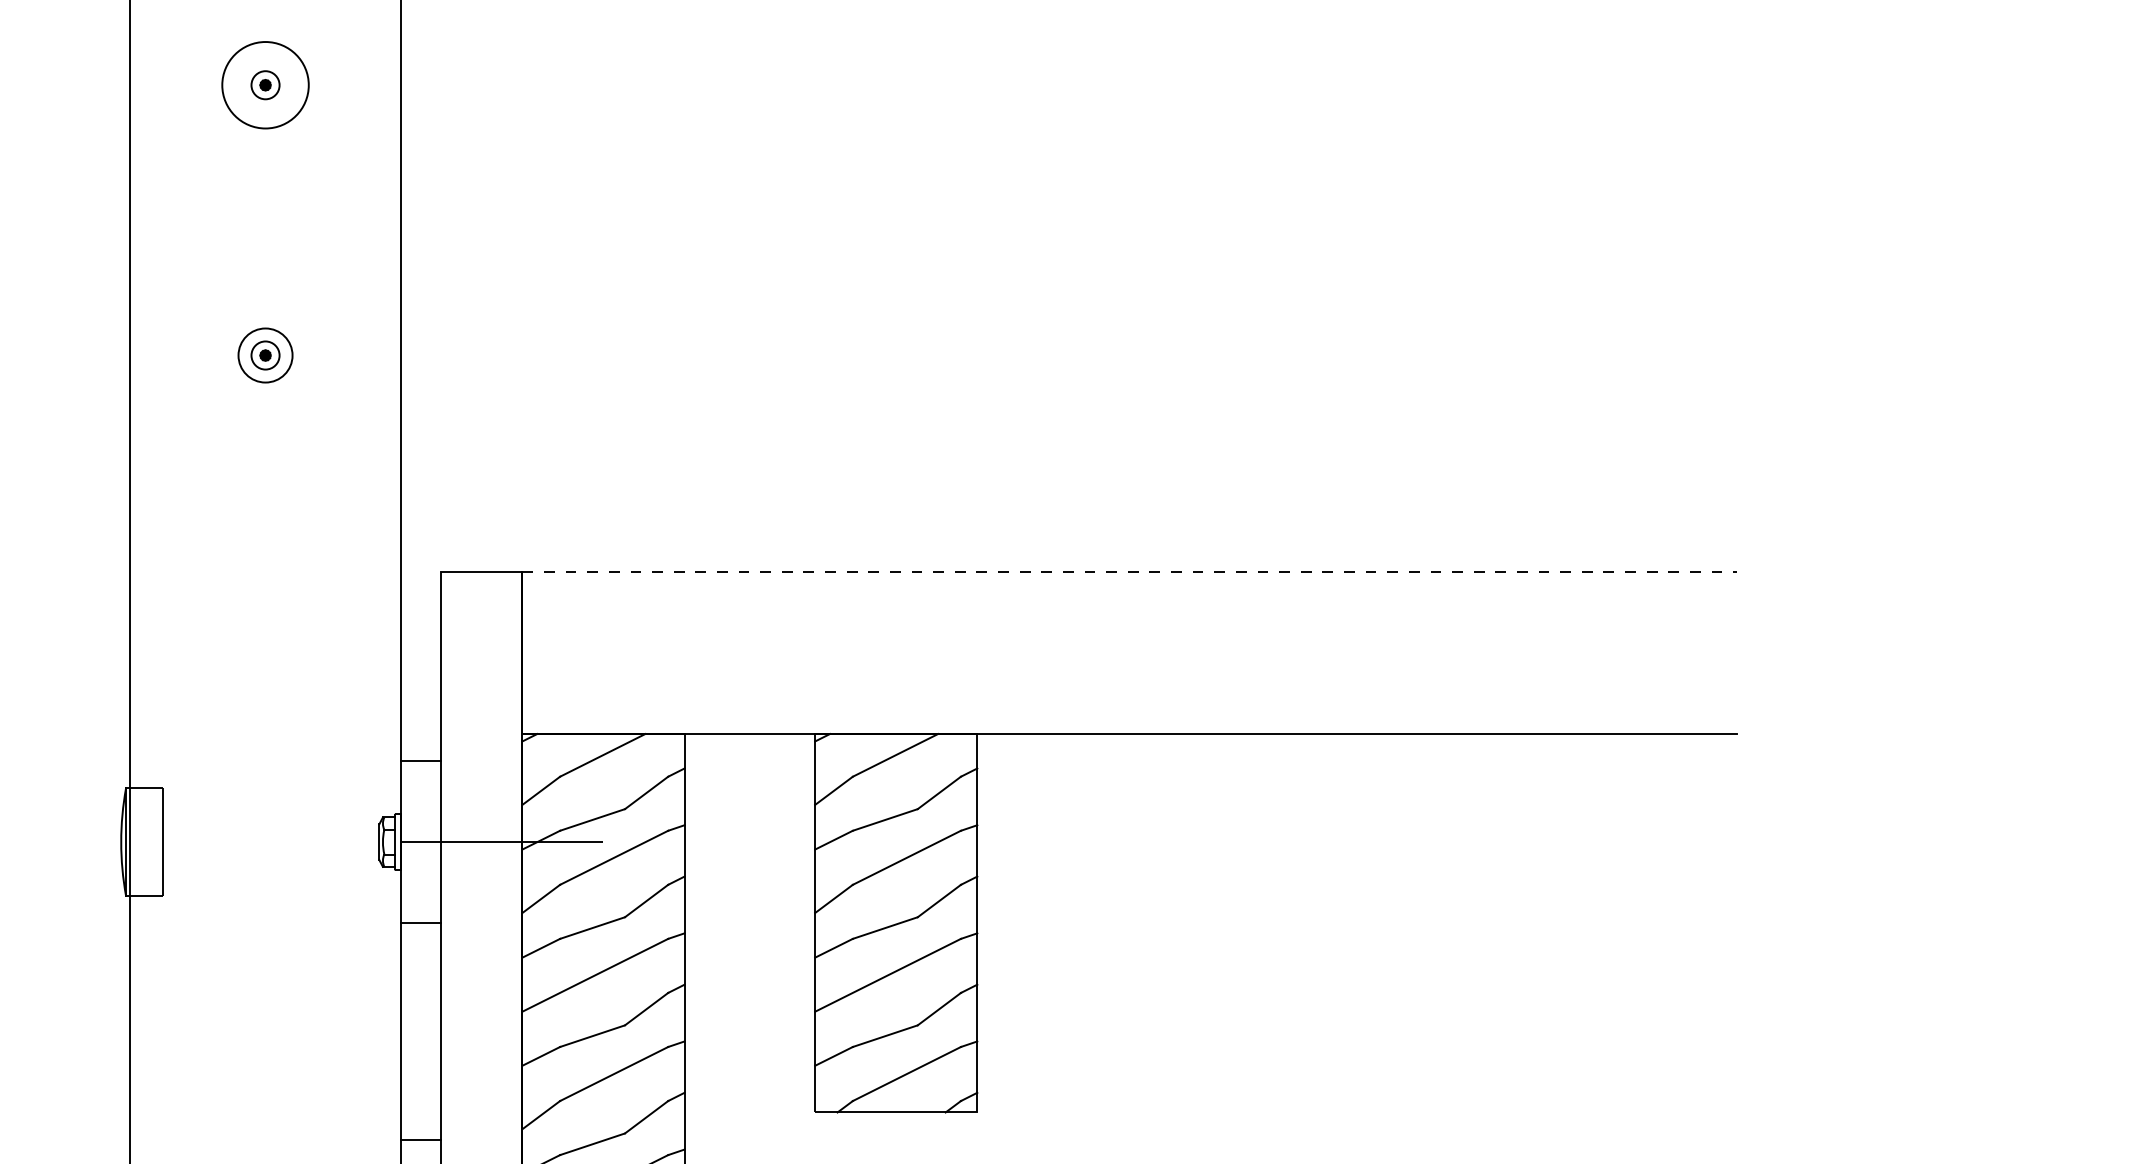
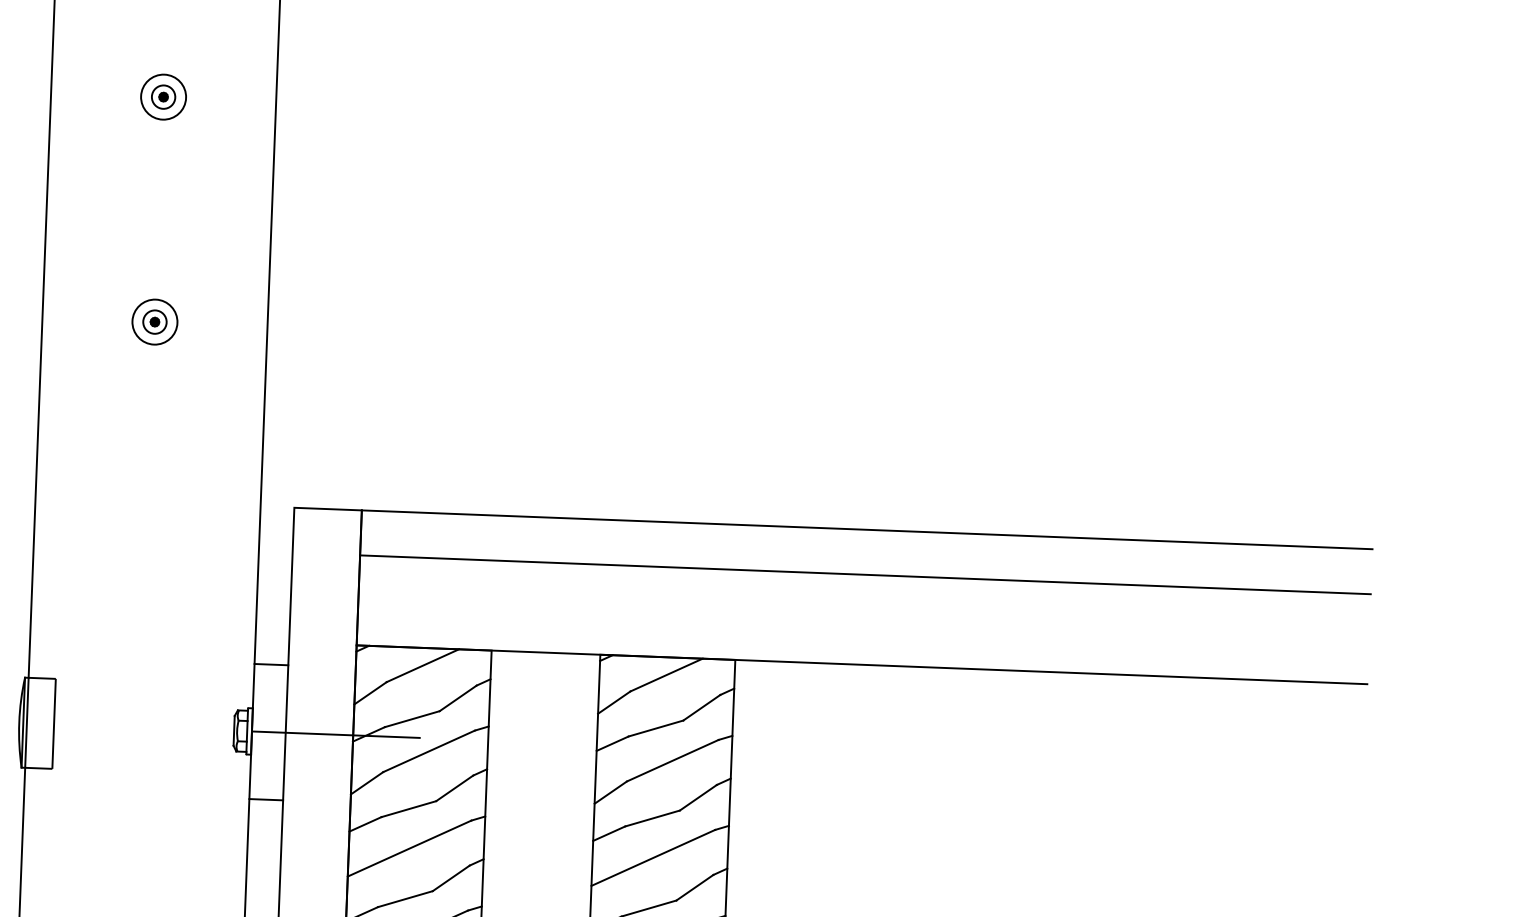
circle: (265, 85) -> (163, 97), size x0.62
line: (1129, 571) -> (867, 529), dashed -> solid
line: (1129, 625) -> (865, 574), added

